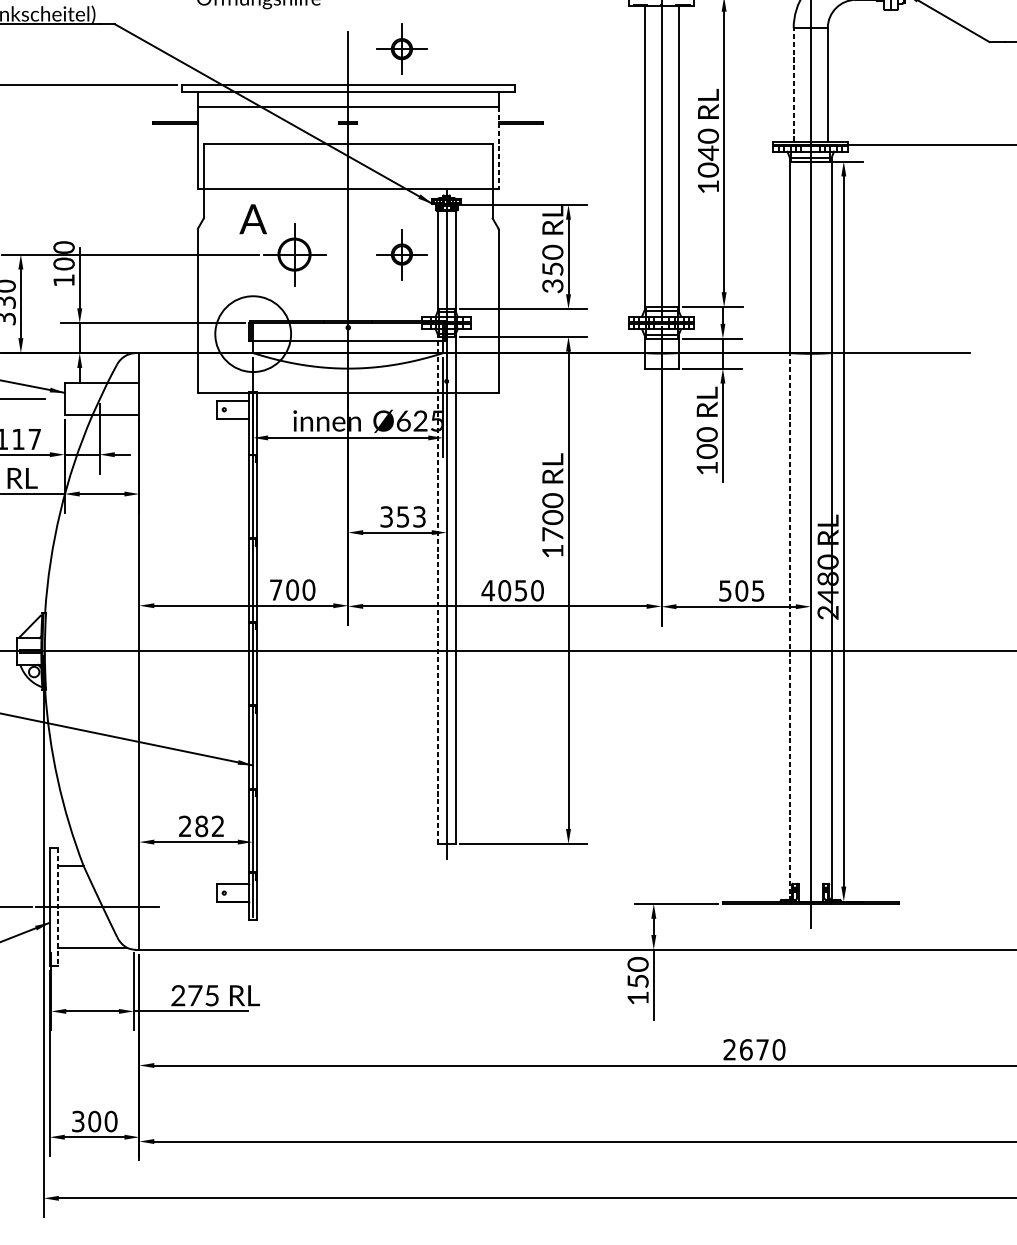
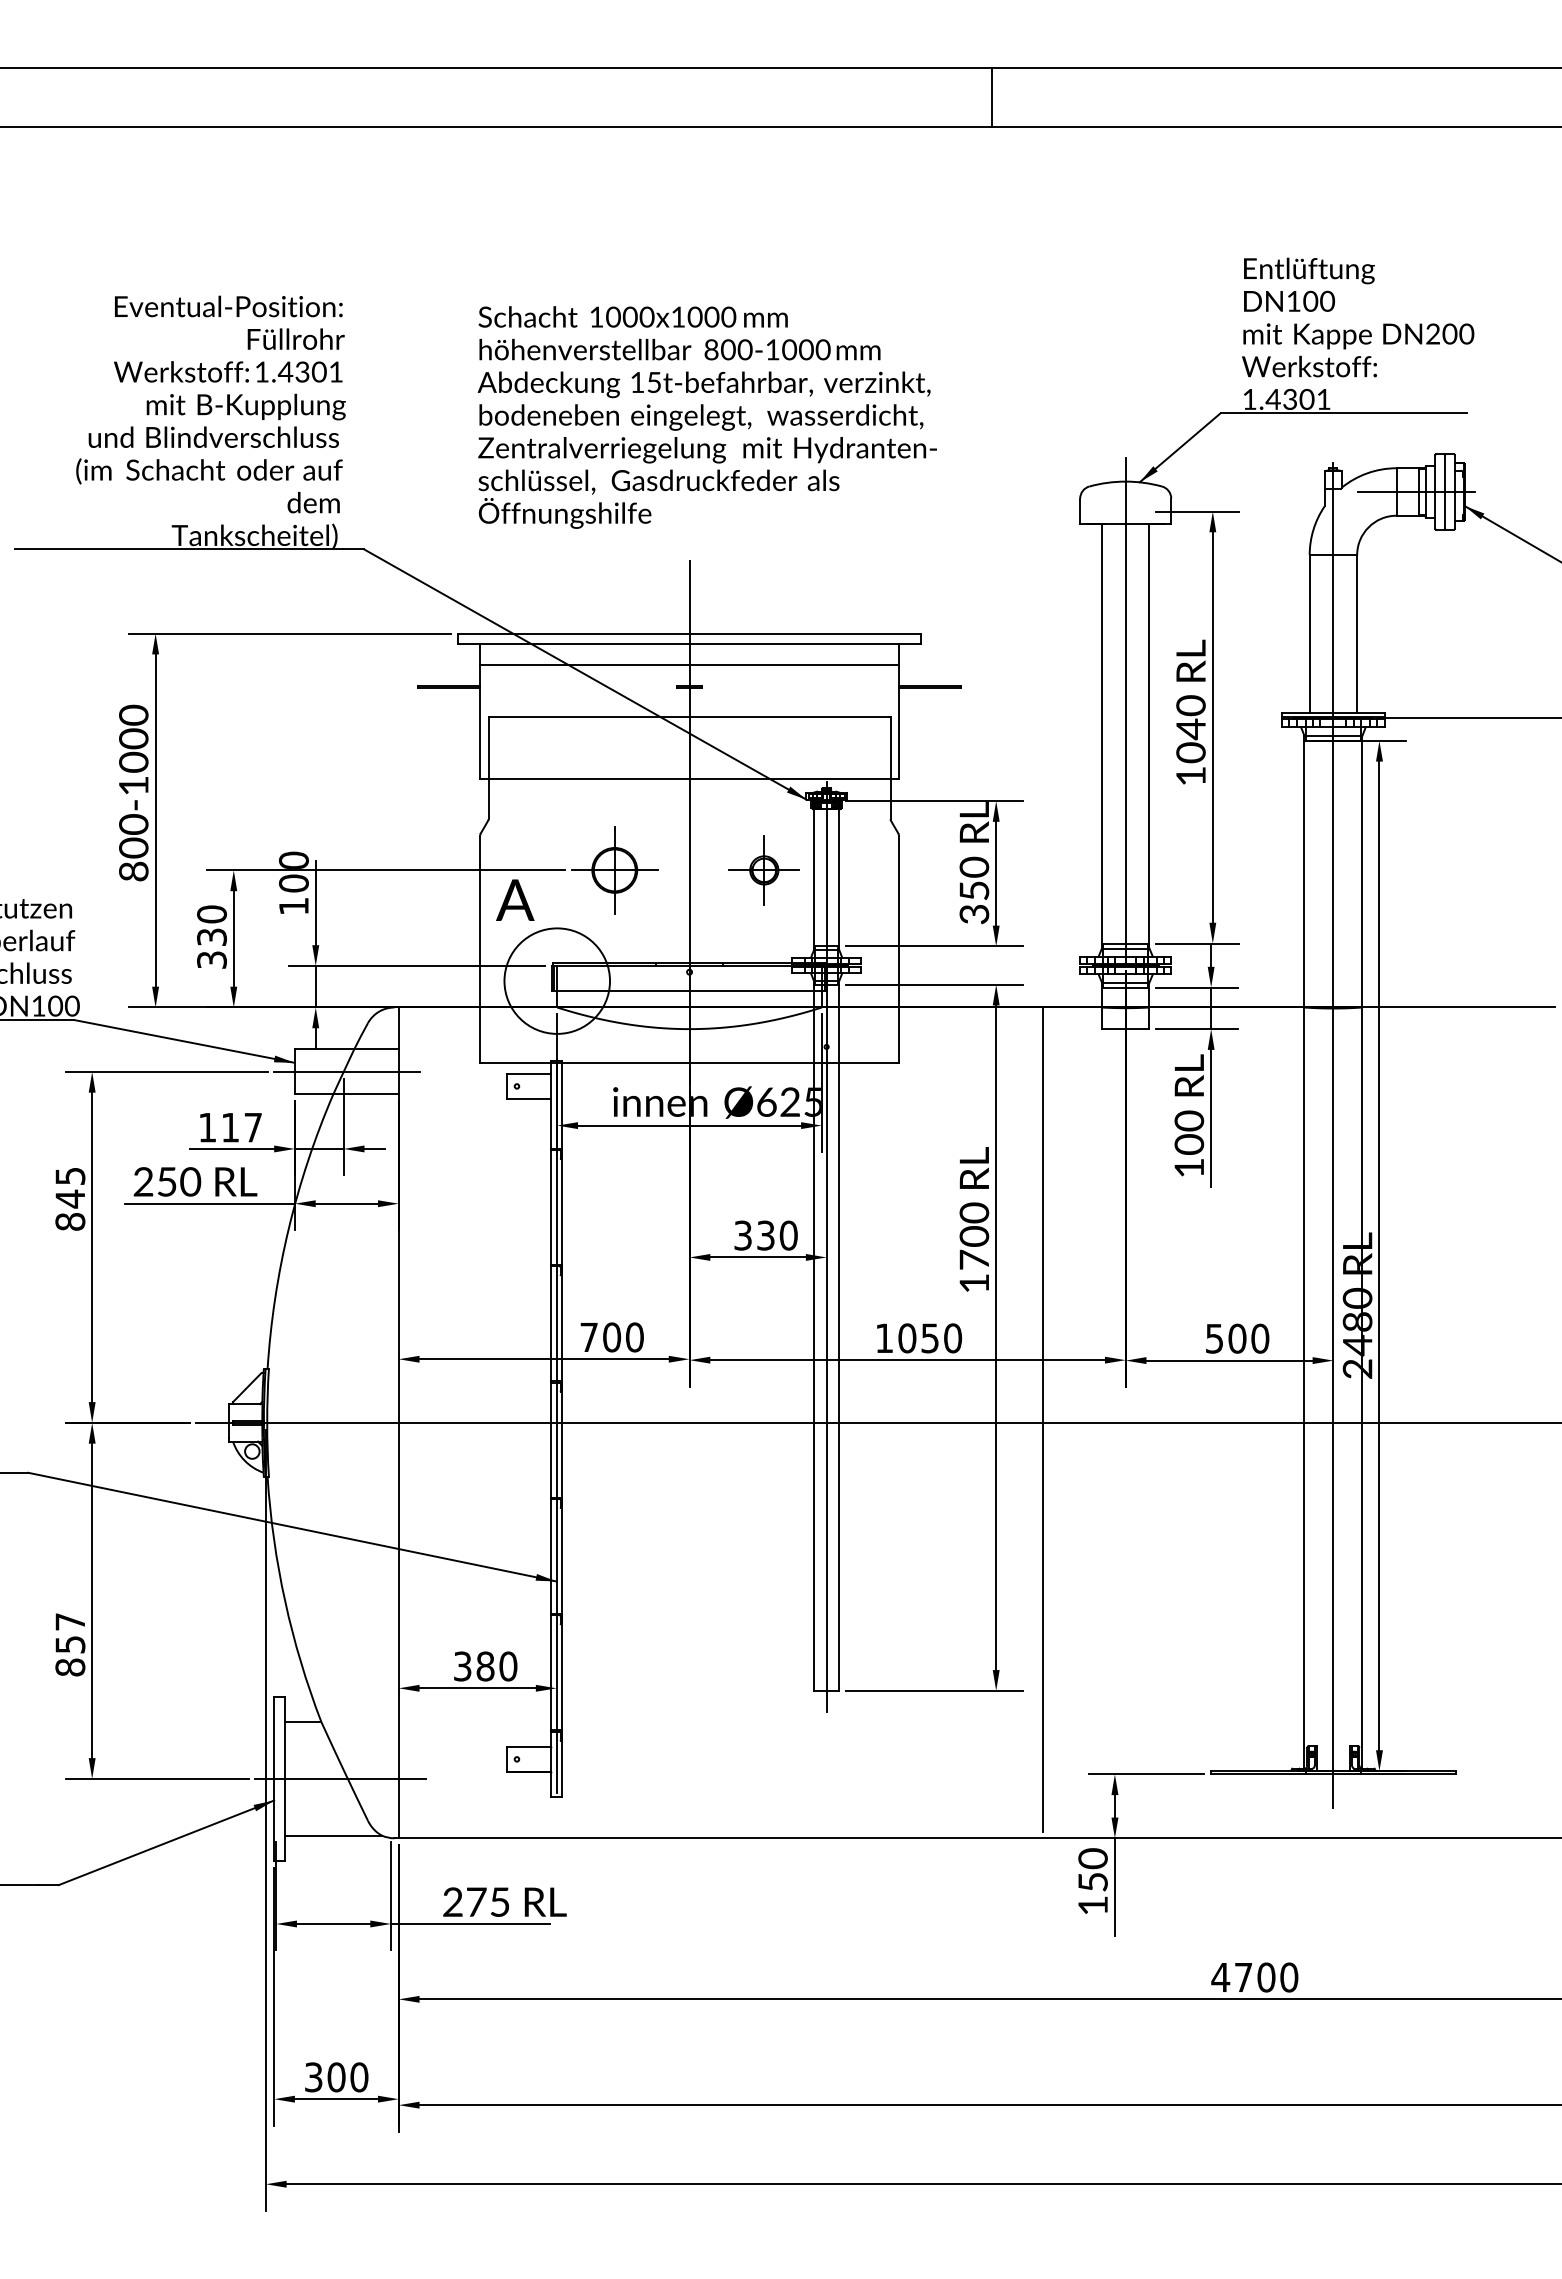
part: (401, 49) -> (763, 584), removed
line: (793, 85) -> (1309, 634), dashed -> solid
line: (498, 148) -> (898, 722), dashed -> solid
text: (253, 218) -> (515, 899), moved
line: (101, 399) -> (346, 1071), added
text: (411, 516) -> (777, 1235), 353 -> 330
line: (437, 590) -> (814, 1337), dashed -> solid
text: (488, 590) -> (884, 1337), 4050 -> 1050
text: (758, 590) -> (1260, 1338), 505 -> 500
line: (789, 627) -> (1304, 1389), dashed -> solid
line: (601, 649) -> (1042, 1419), added
text: (201, 826) -> (485, 1666), 282 -> 380
line: (57, 907) -> (284, 1779), dashed -> solid
text: (746, 1049) -> (1243, 1977), 2670 -> 4700

